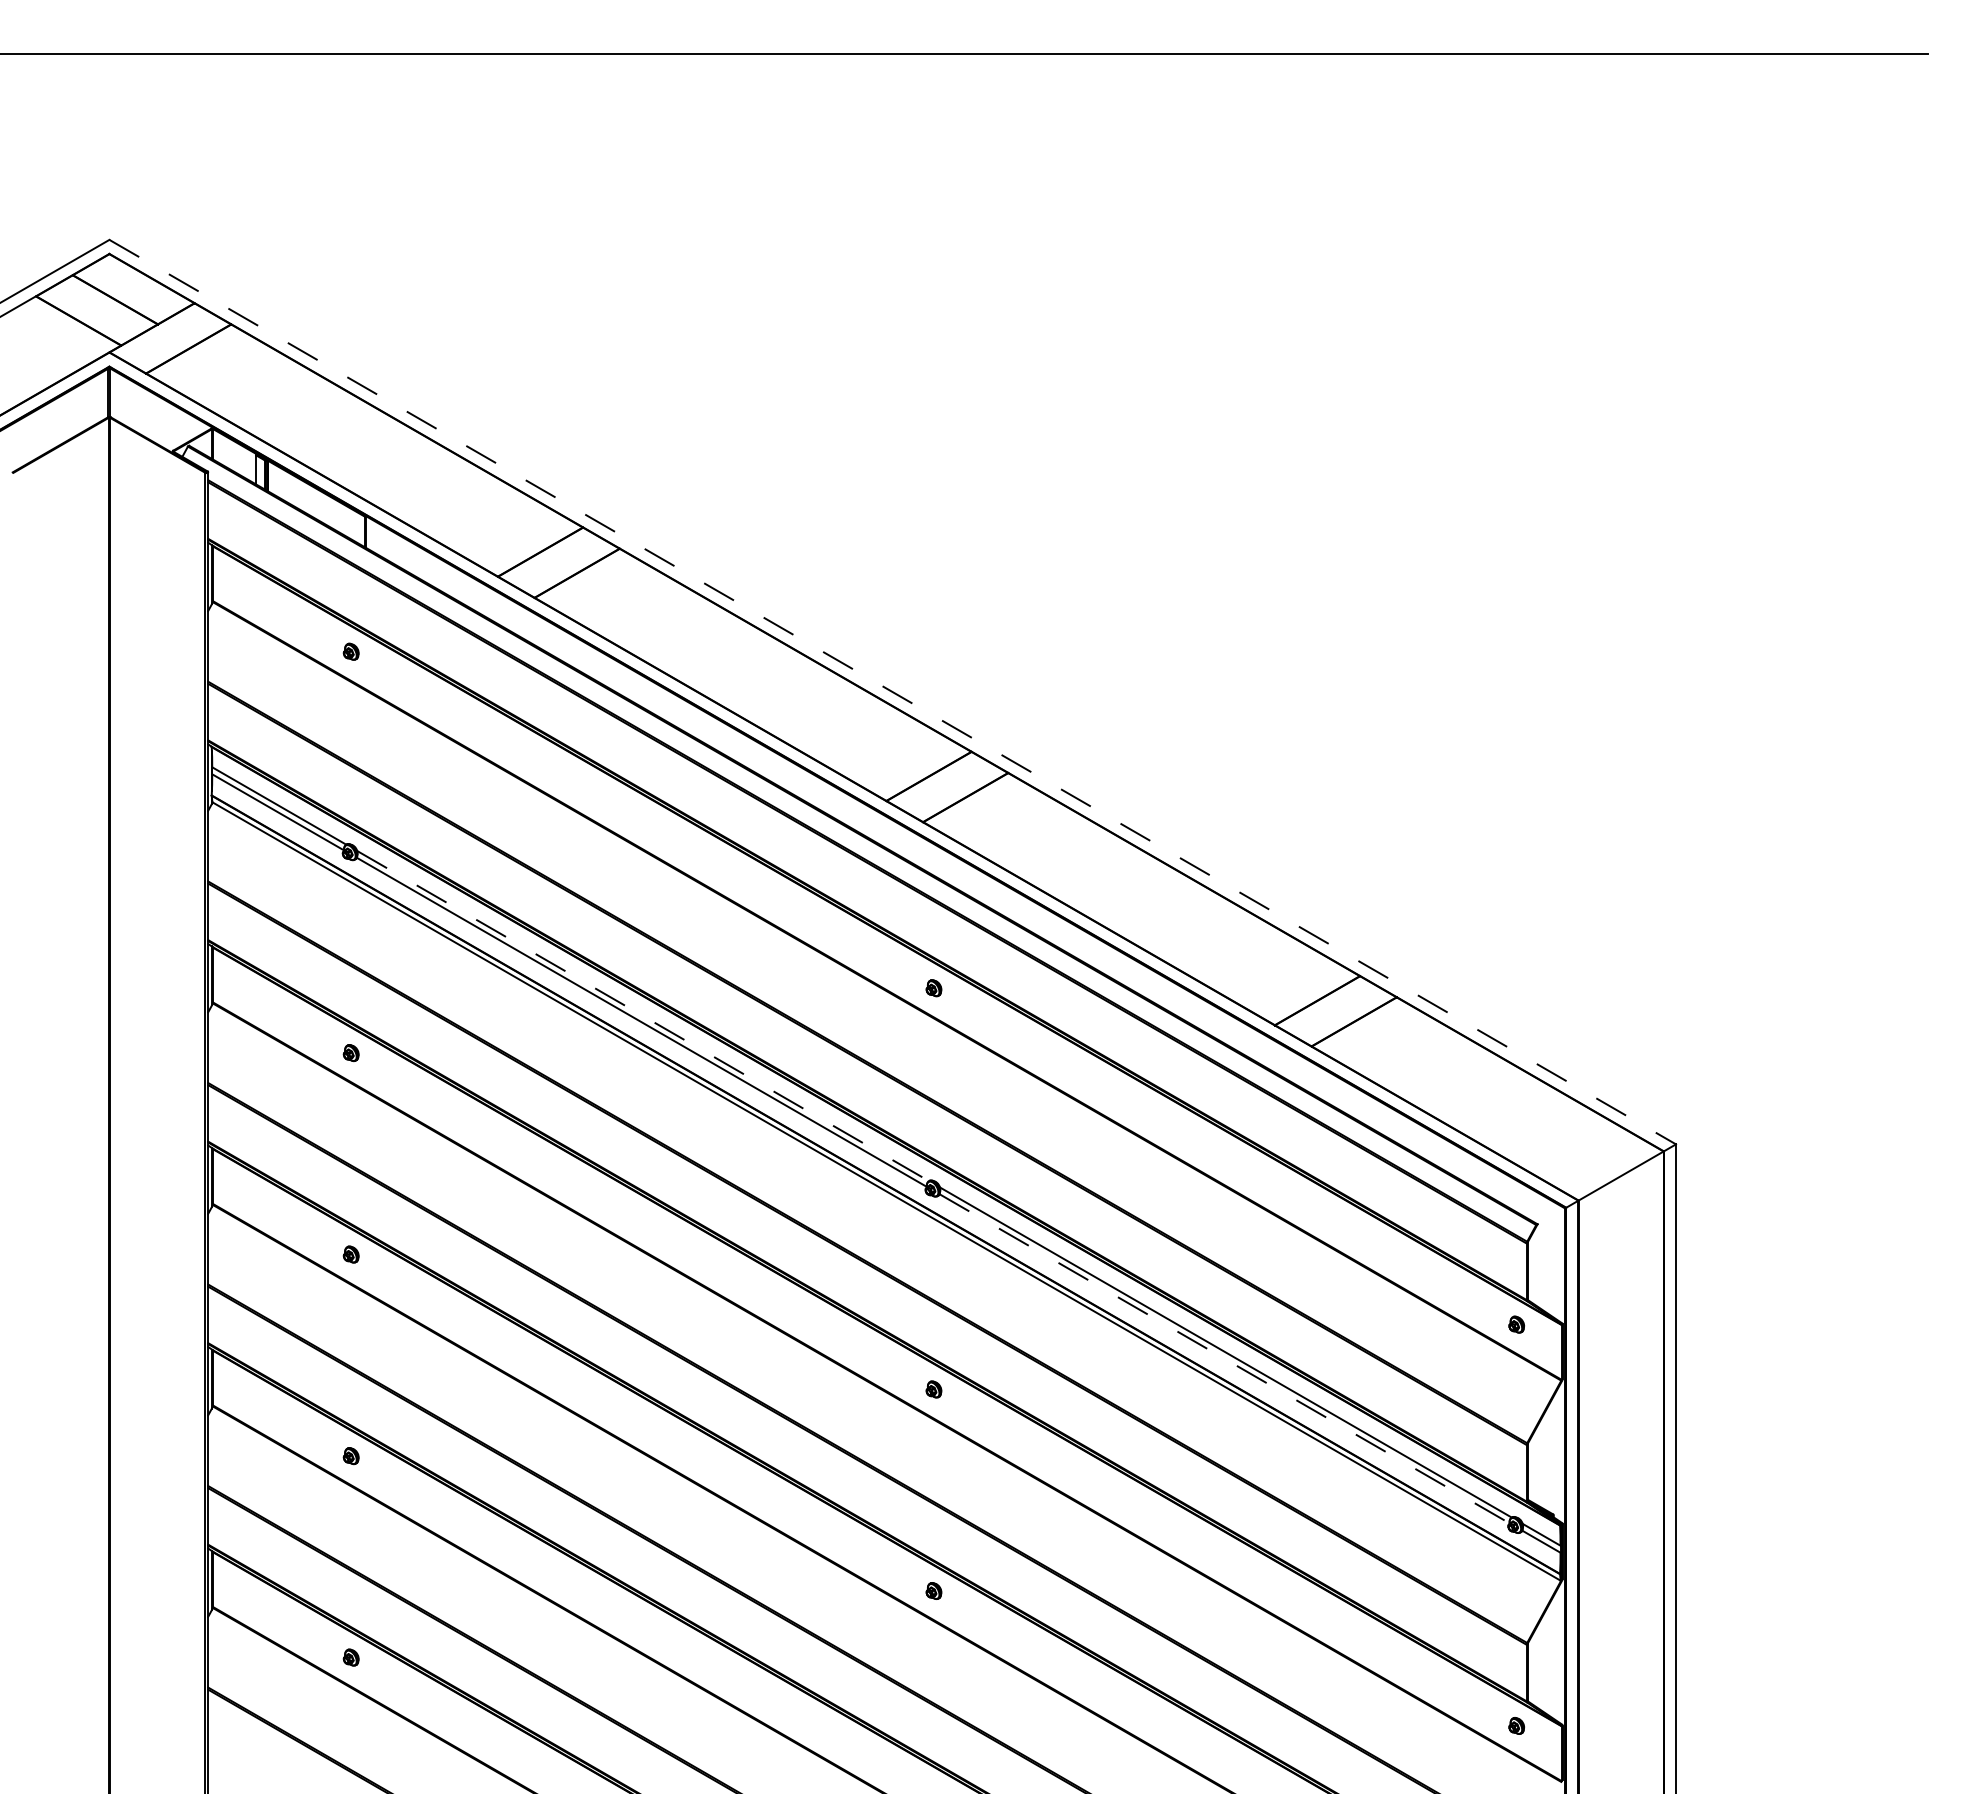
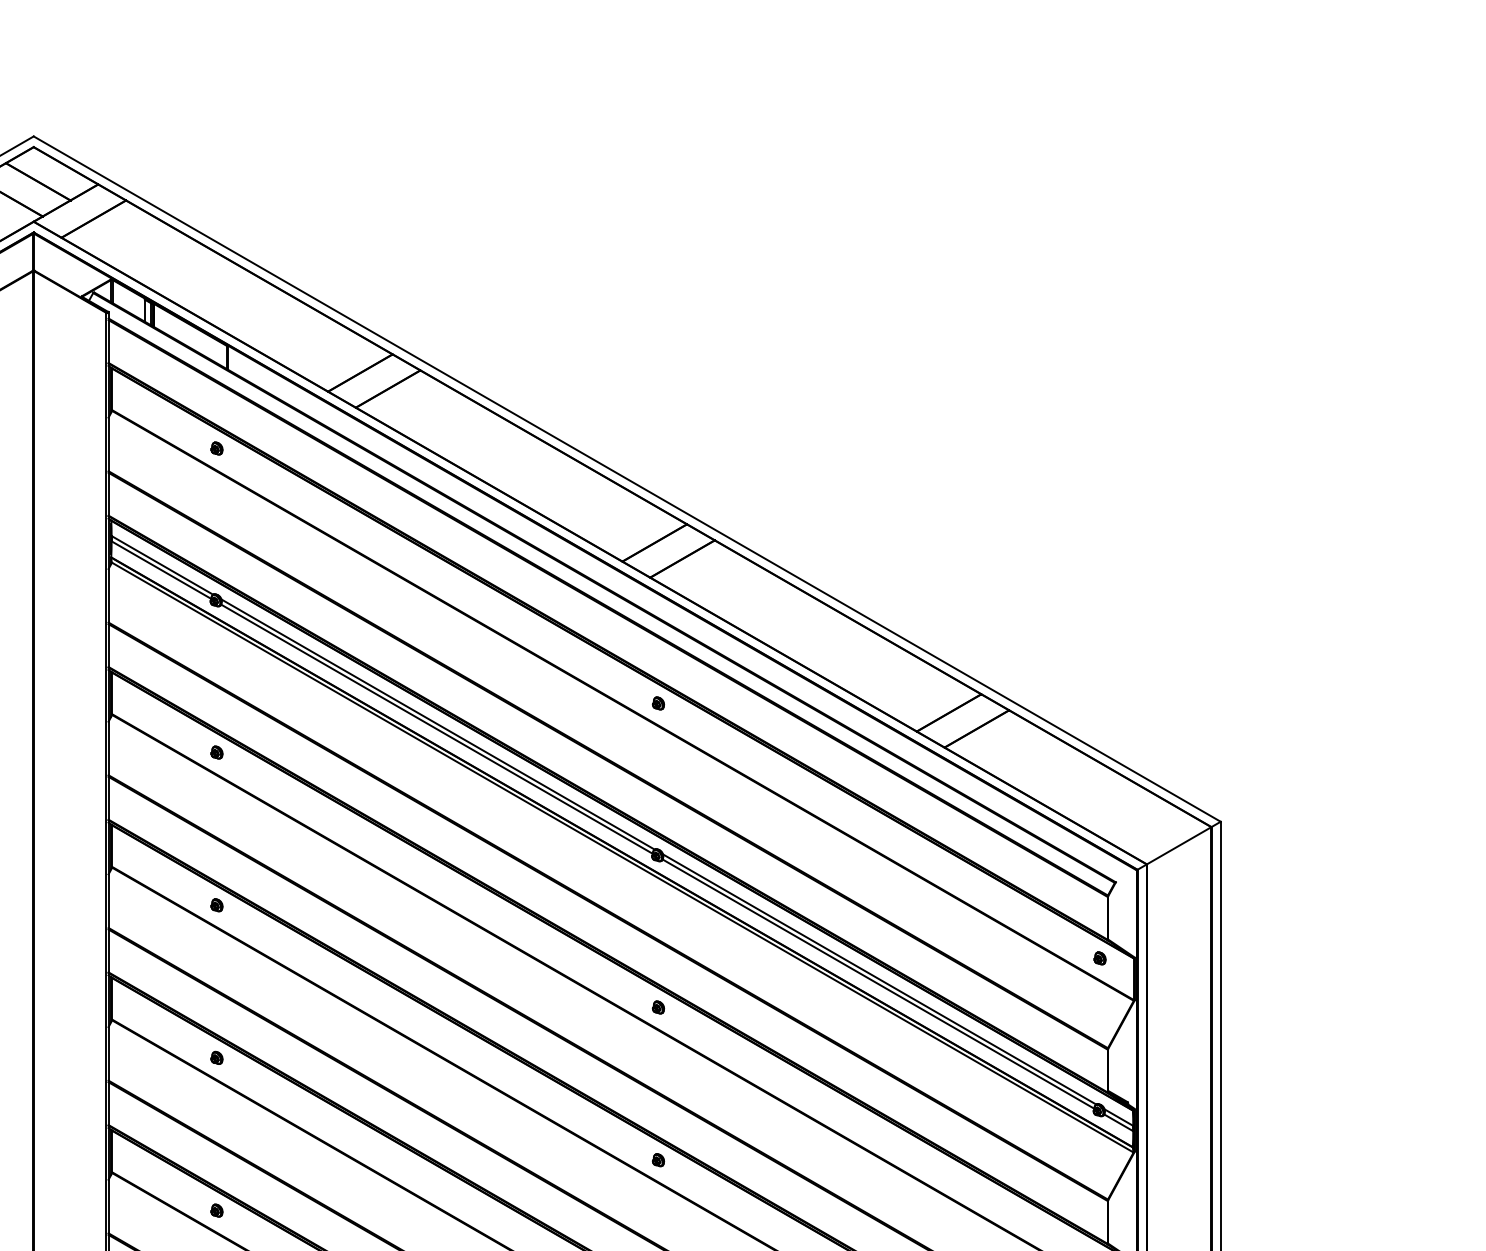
line: (893, 692) -> (627, 479), dashed -> solid
line: (643, 1016) -> (438, 724), dashed -> solid
line: (1225, 1359) -> (879, 984), dashed -> solid

